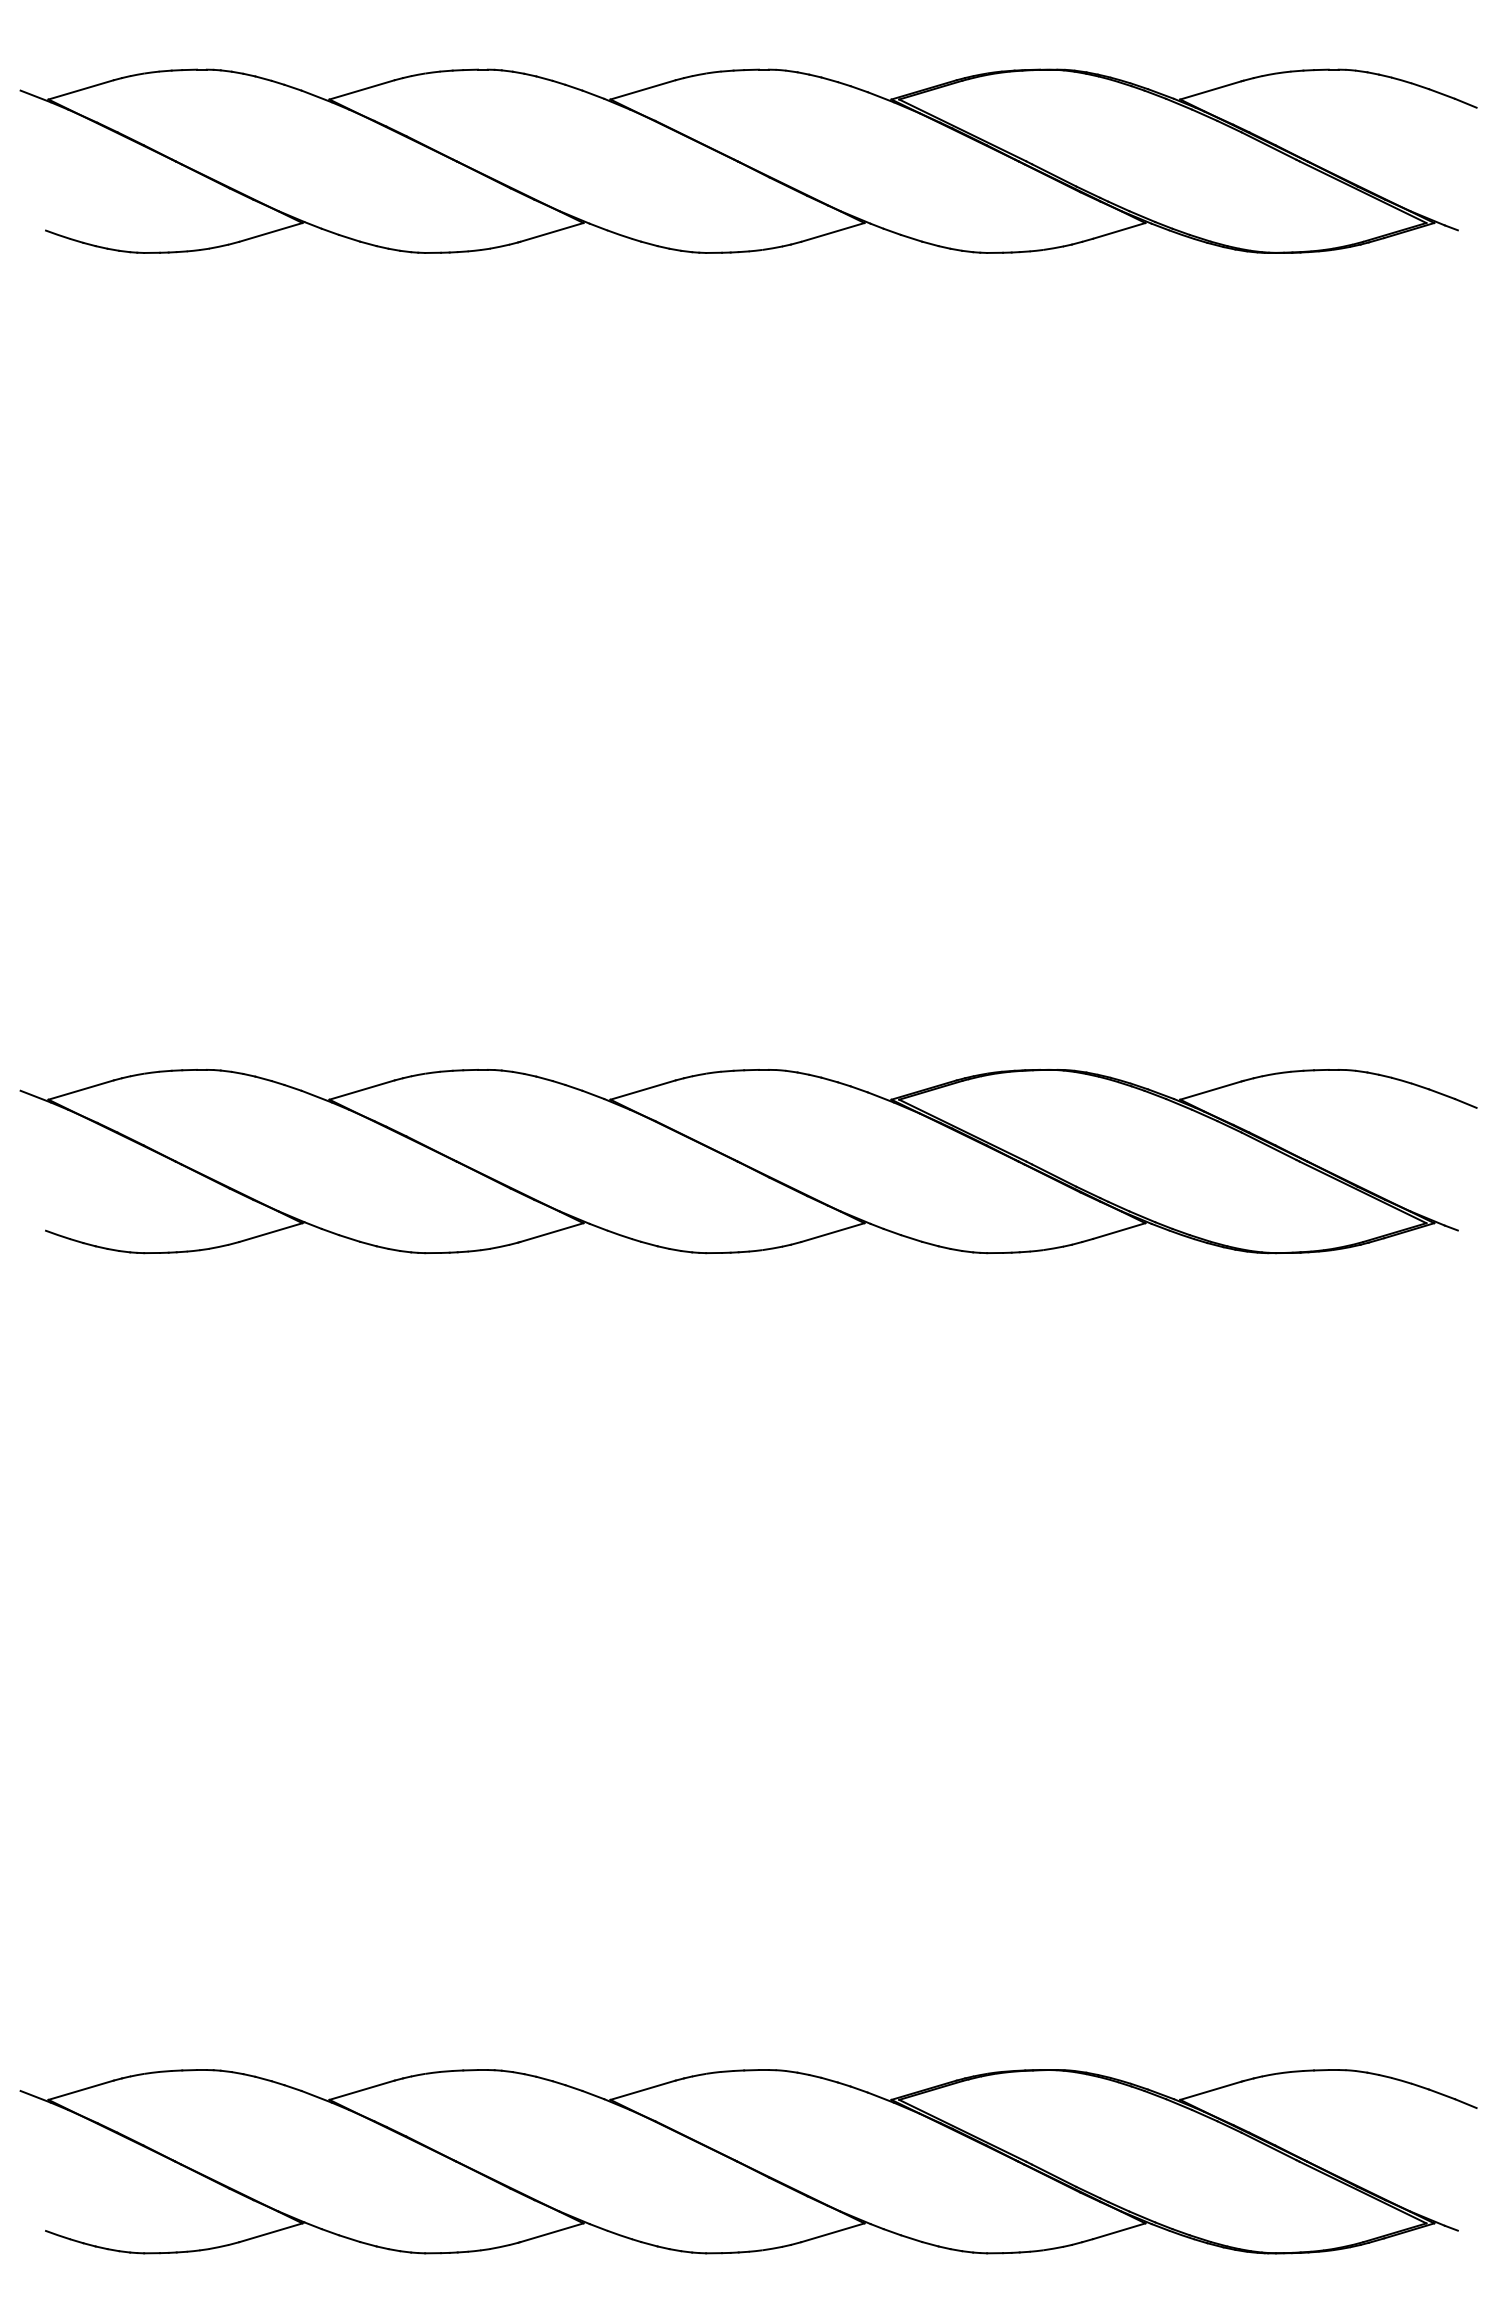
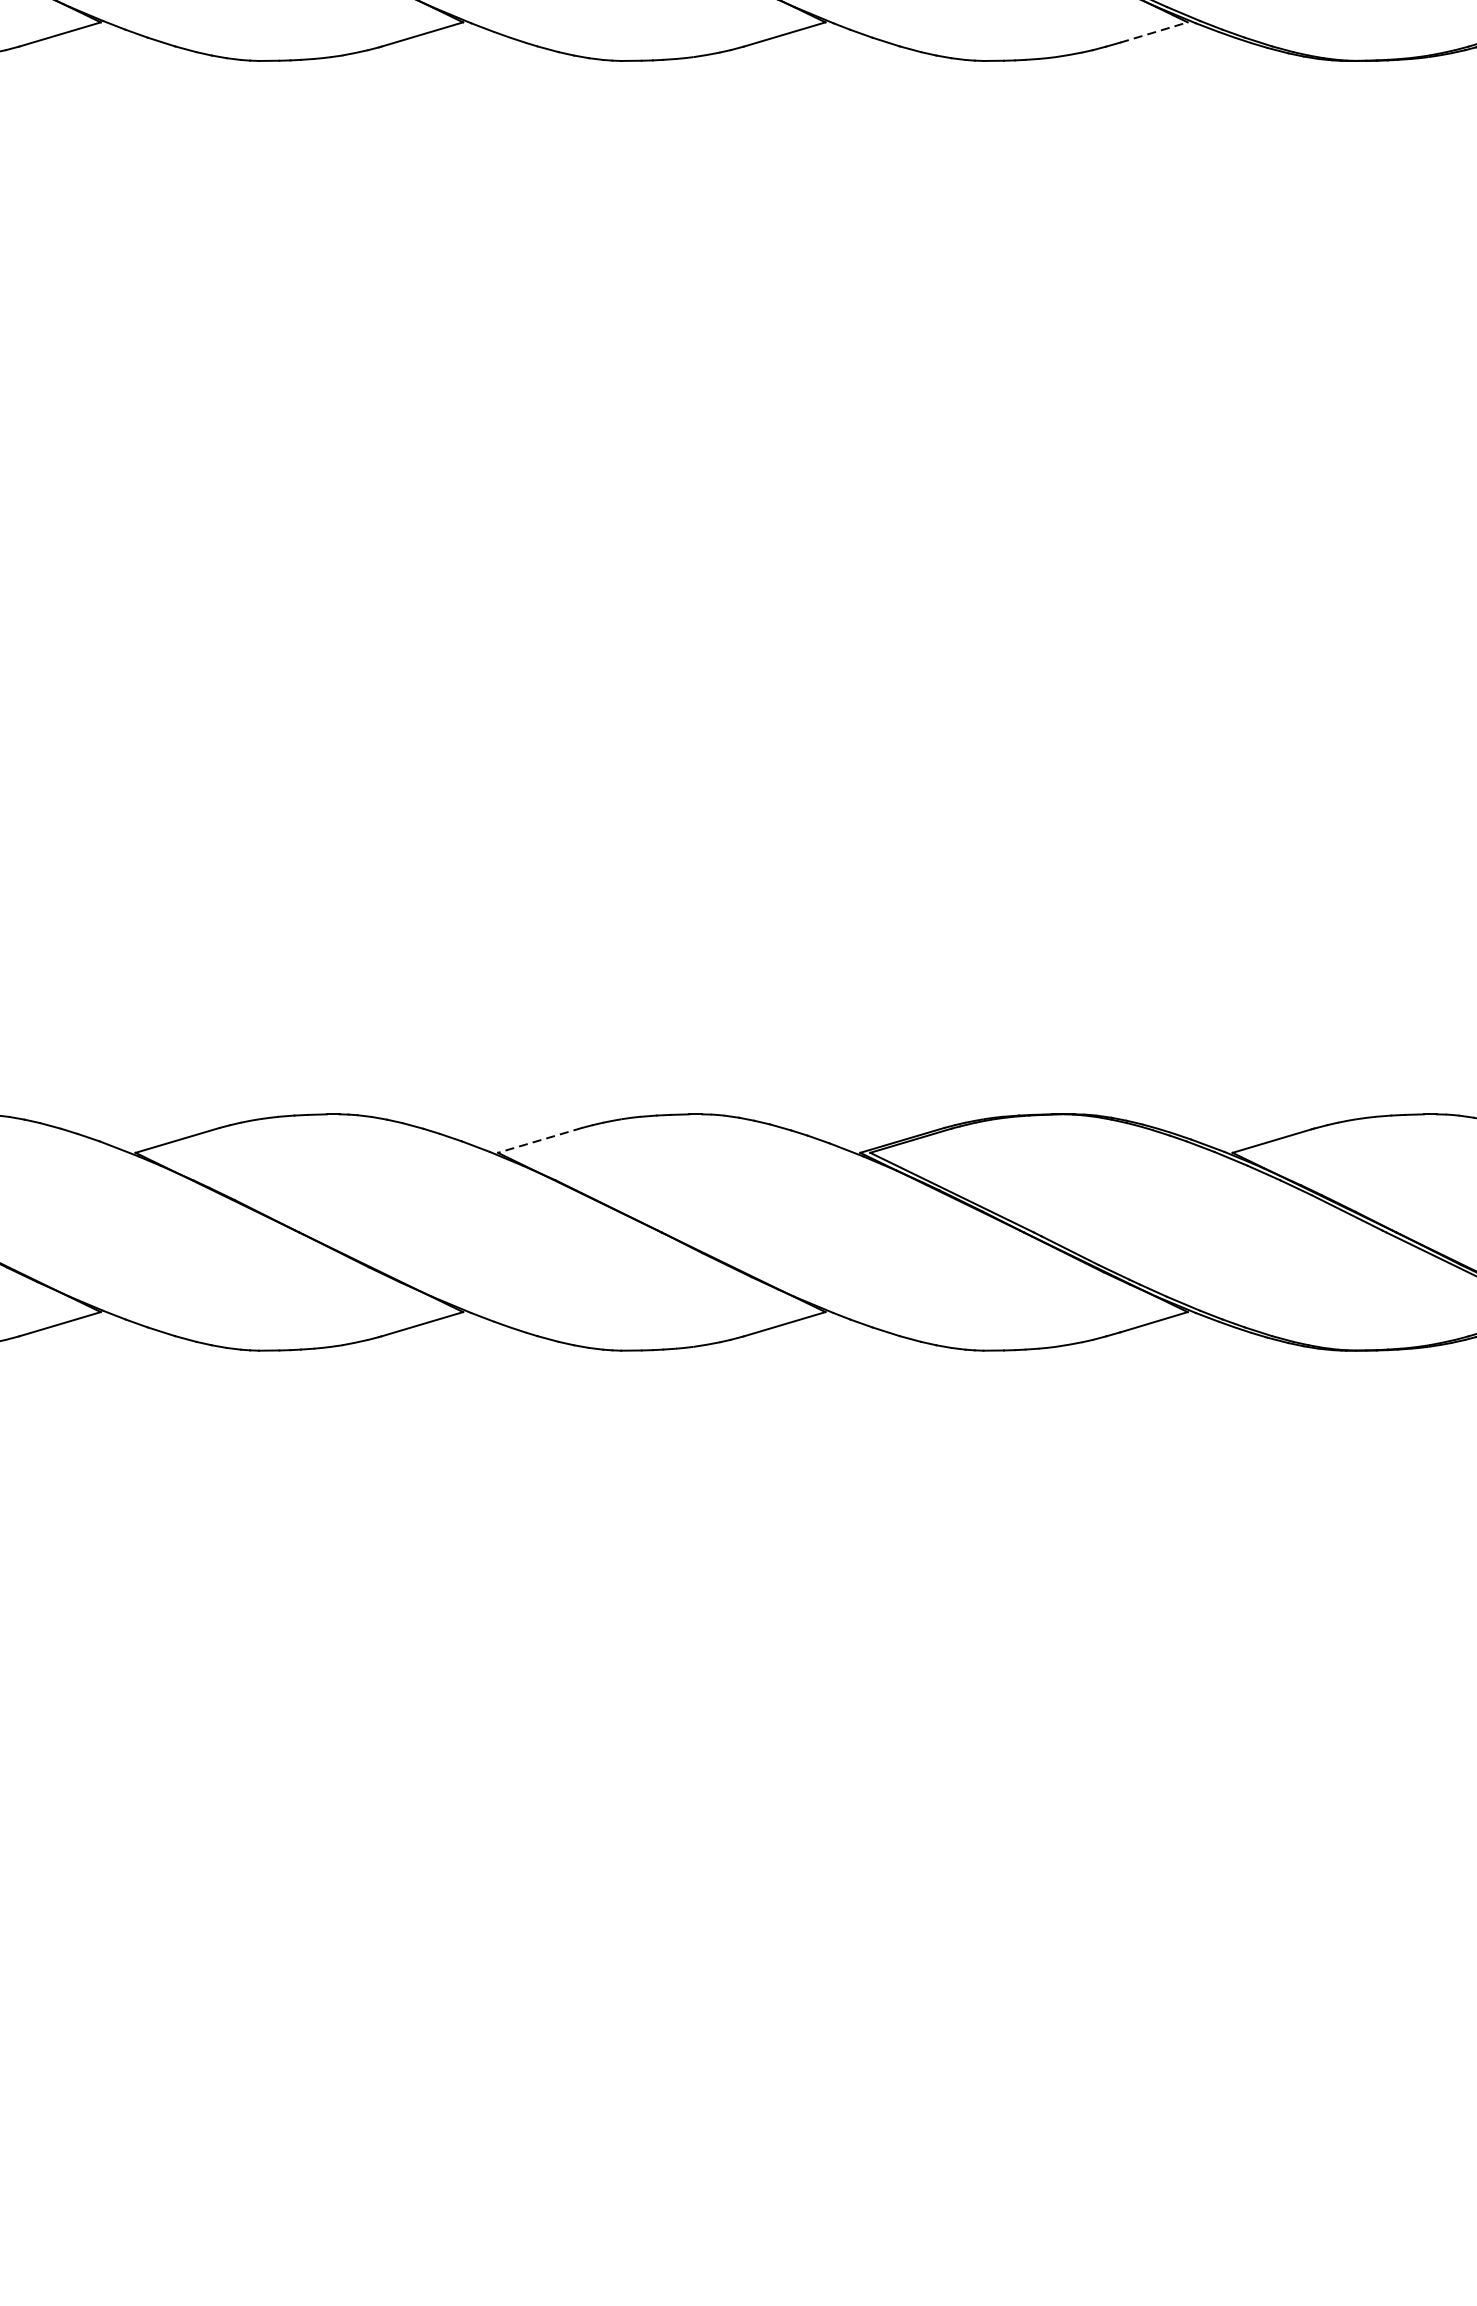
line: (1119, 230) -> (1154, 31), solid -> dashed
line: (642, 1090) -> (539, 1140), solid -> dashed

